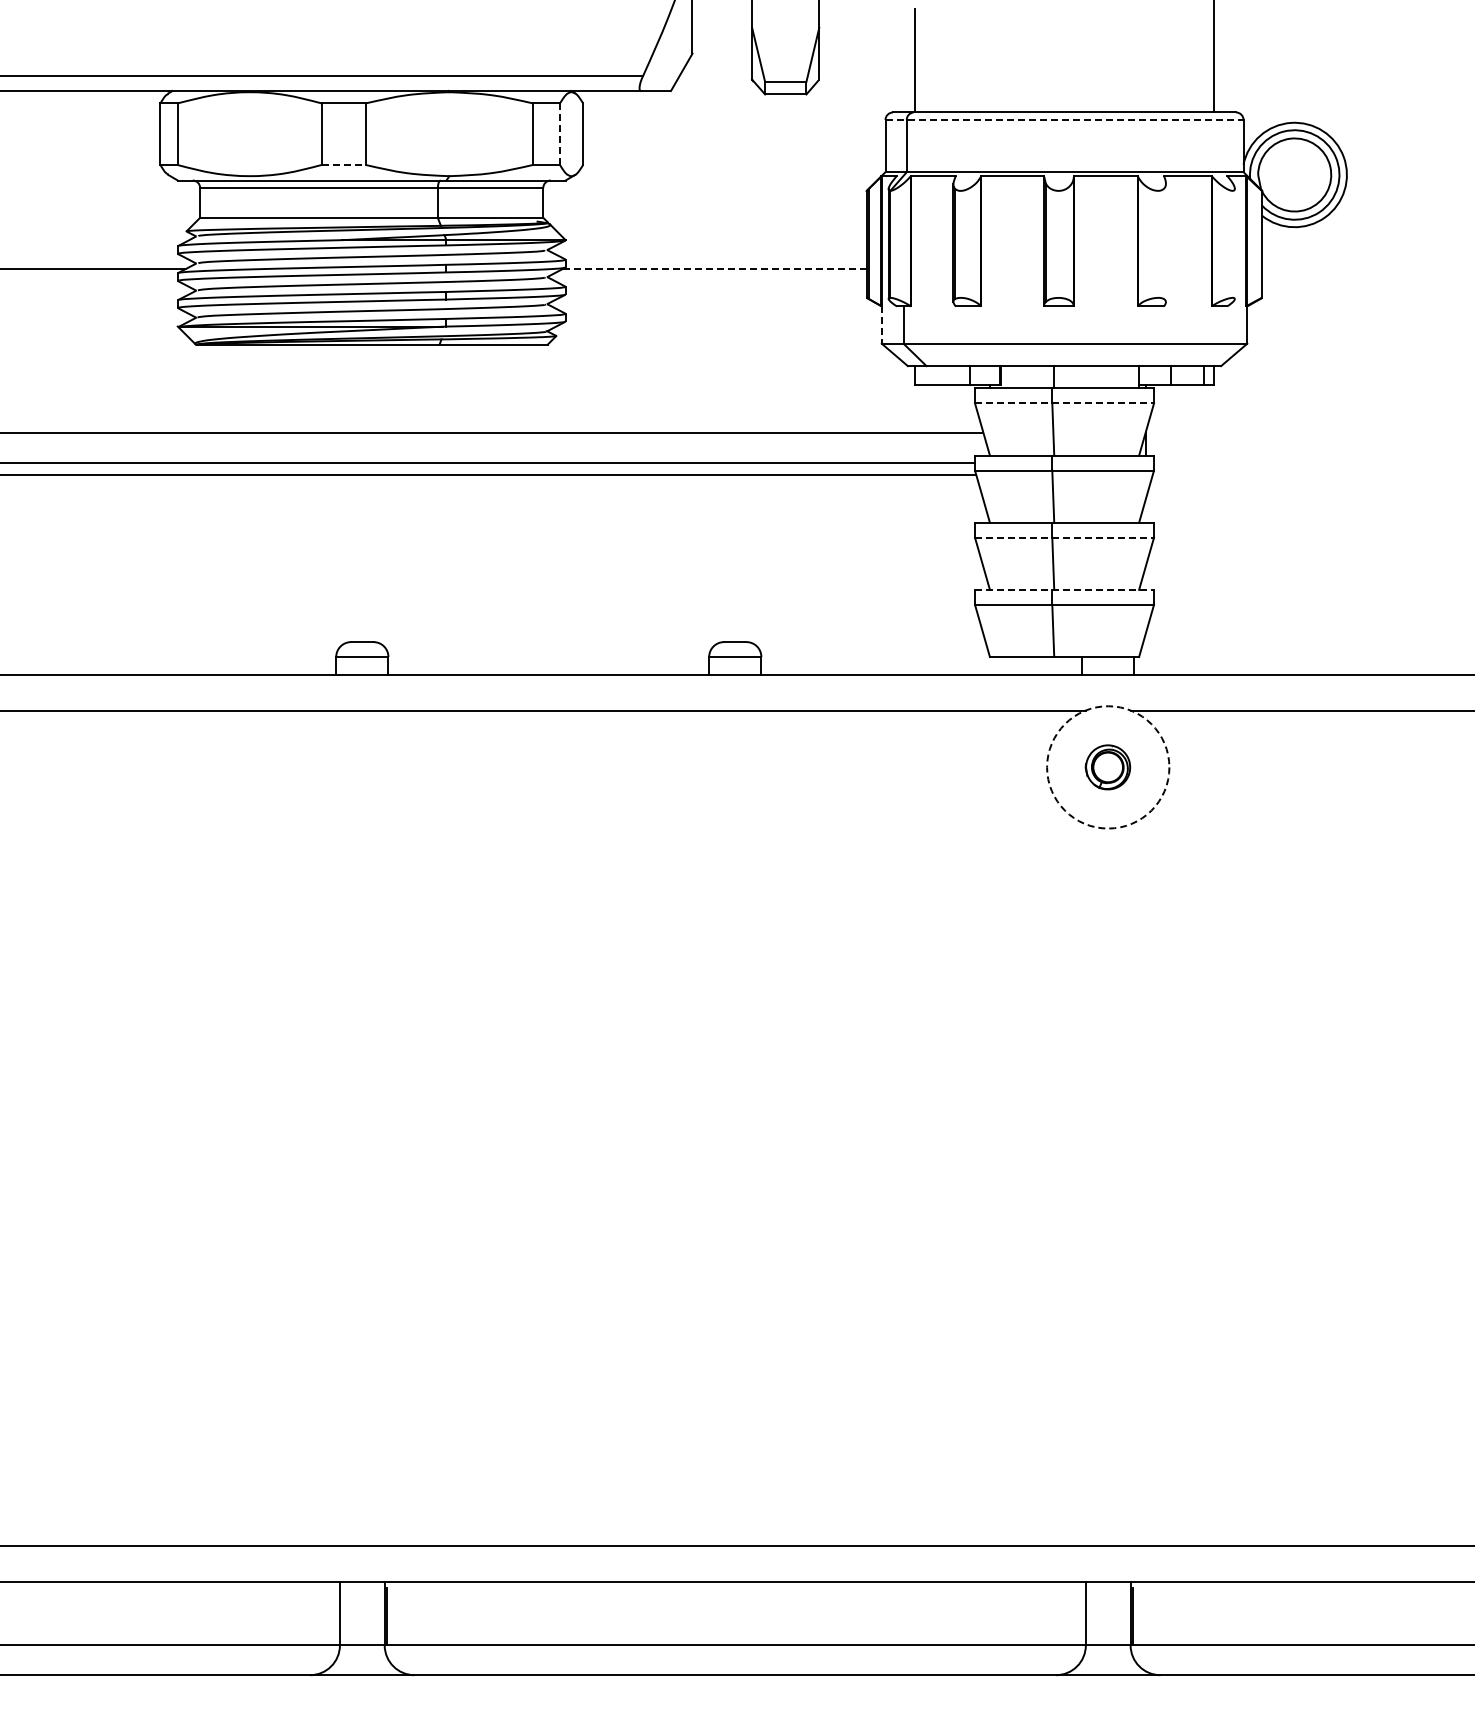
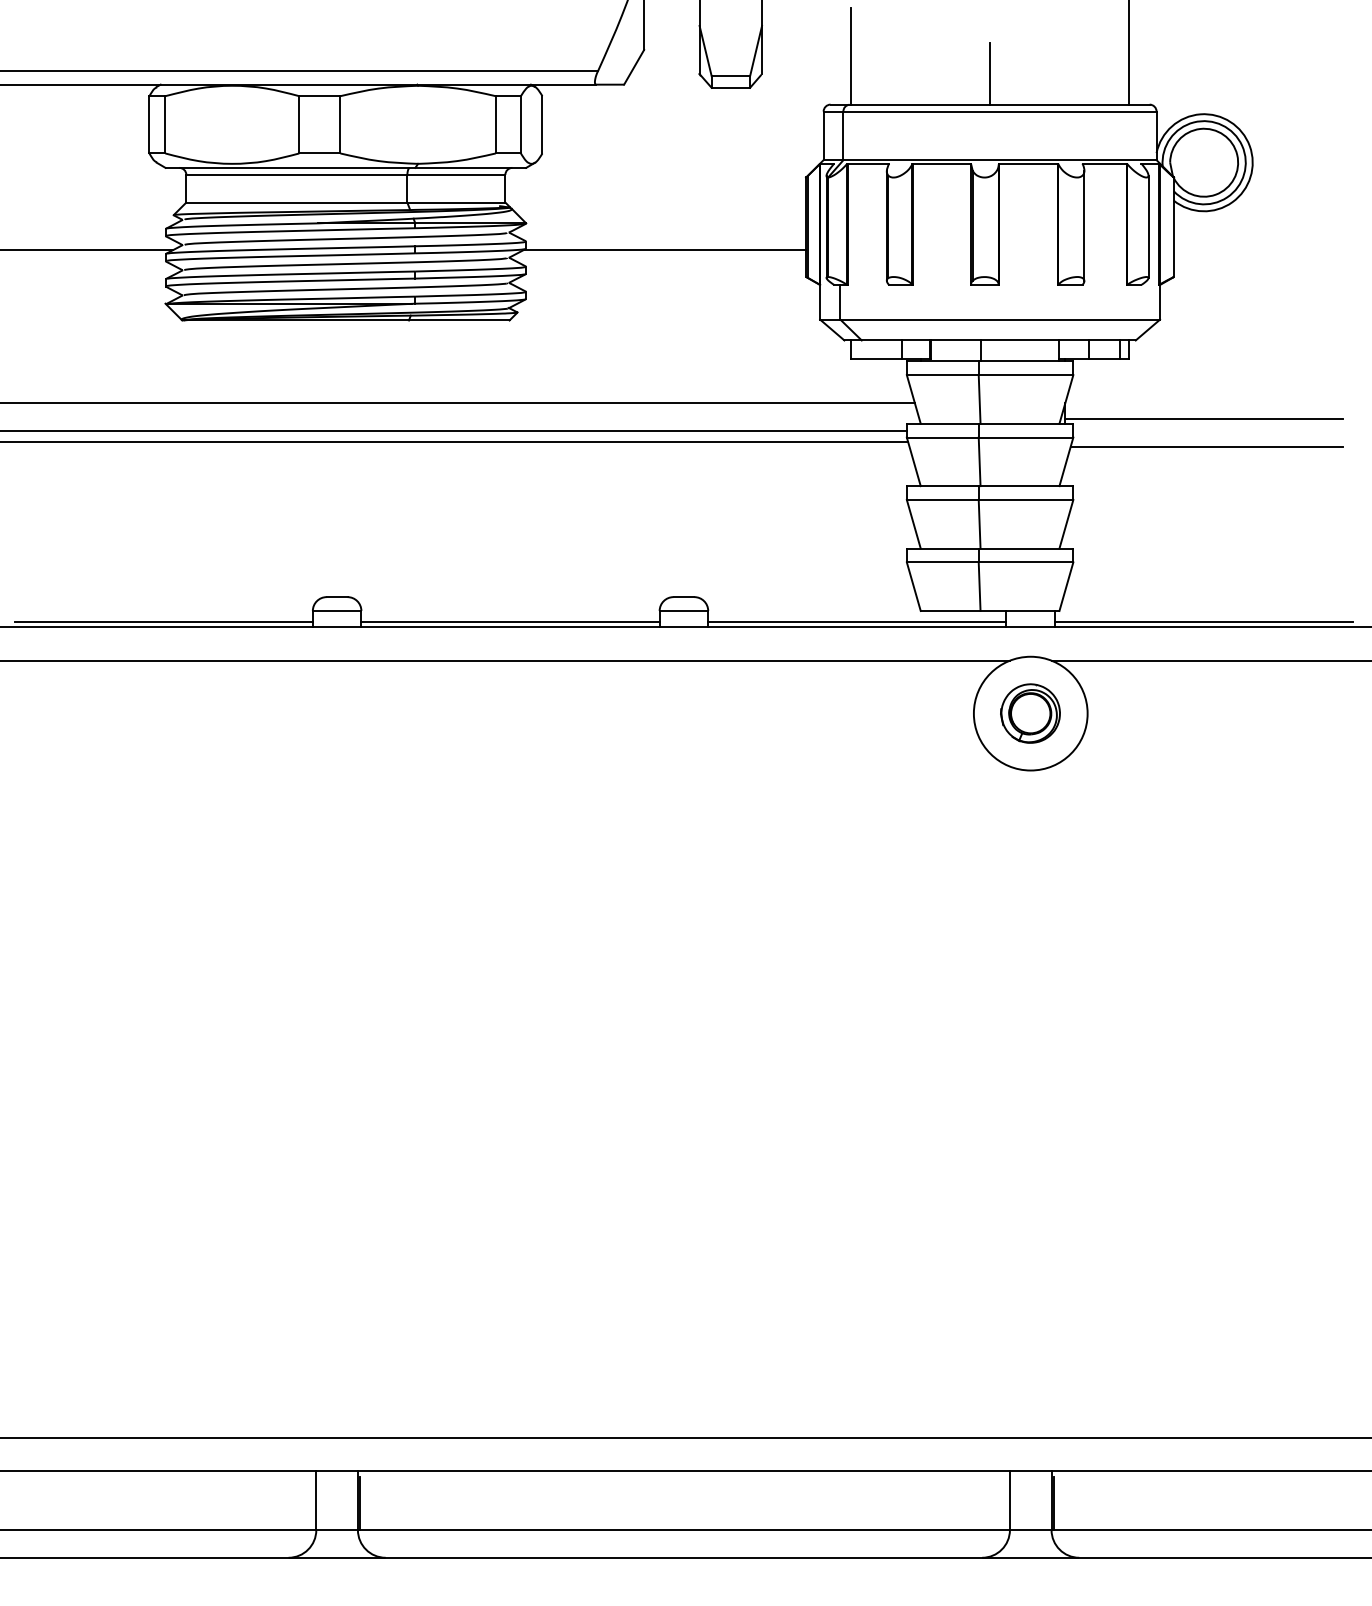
line: (1064, 78) -> (990, 73), added
line: (1065, 119) -> (991, 111), dashed -> solid
line: (560, 134) -> (521, 125), dashed -> solid
line: (344, 165) -> (320, 153), dashed -> solid
line: (1165, 242) -> (1083, 225), added
line: (1234, 243) -> (1148, 226), added
line: (714, 268) -> (664, 249), dashed -> solid
line: (881, 325) -> (819, 302), dashed -> solid
line: (1064, 403) -> (990, 375), dashed -> solid
line: (1294, 450) -> (1203, 418), added
line: (1297, 480) -> (1206, 446), added
line: (1064, 537) -> (990, 499), dashed -> solid
line: (1064, 589) -> (990, 548), dashed -> solid
line: (175, 668) -> (163, 621), added
line: (548, 668) -> (510, 621), added
line: (921, 668) -> (857, 621), added
line: (1294, 668) -> (1203, 621), added
part: (1107, 767) -> (1030, 713), size x1.43
circle: (1108, 767) -> (1030, 713), dashed -> solid

